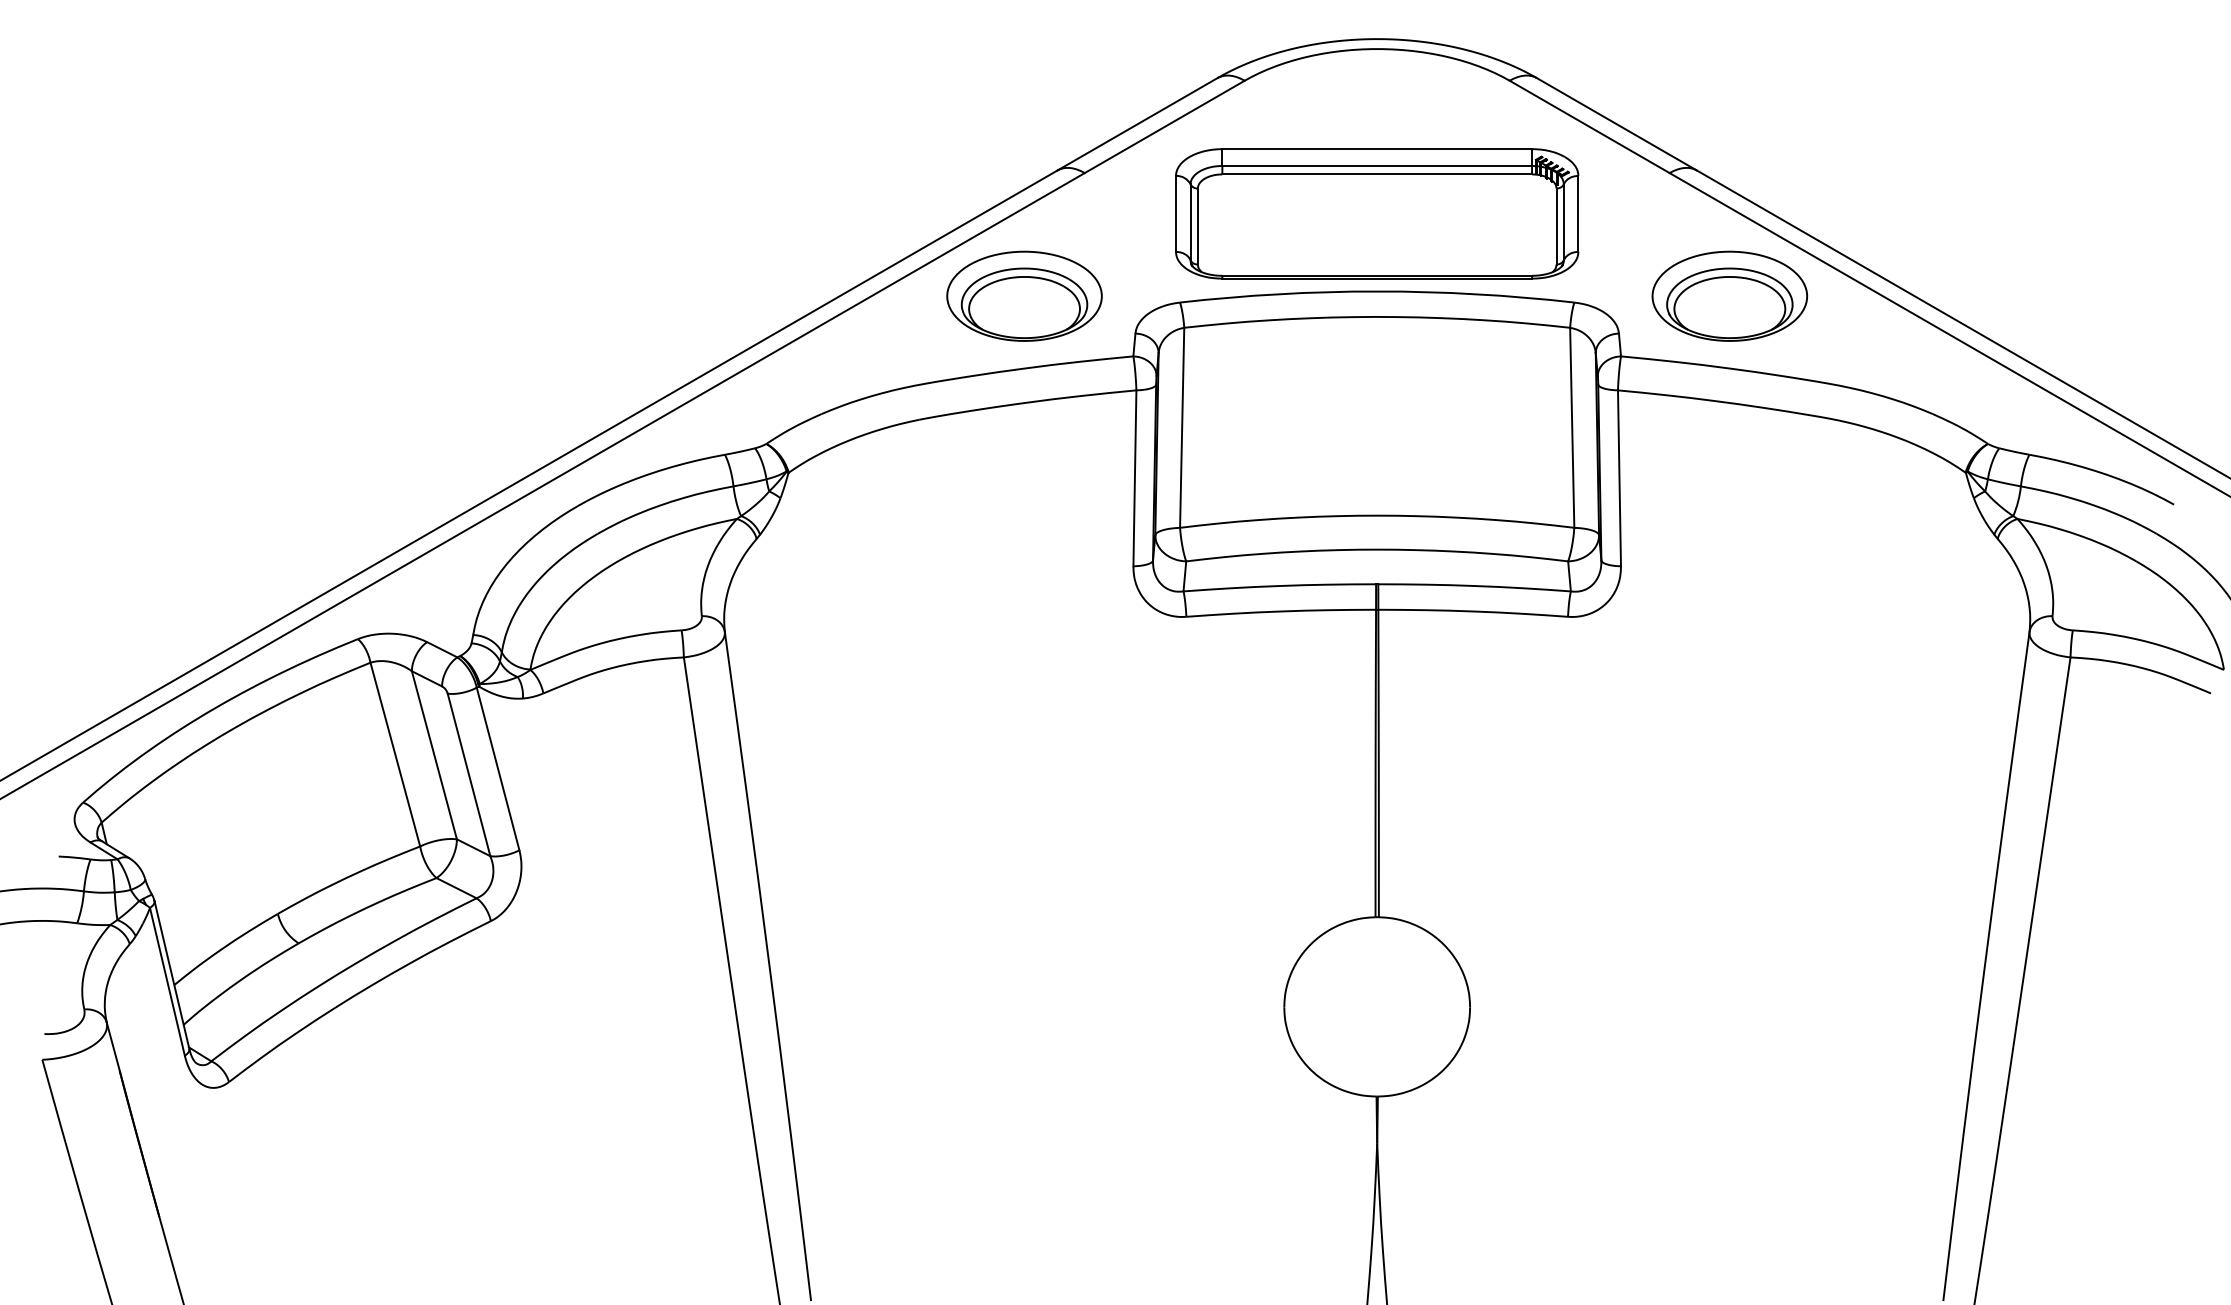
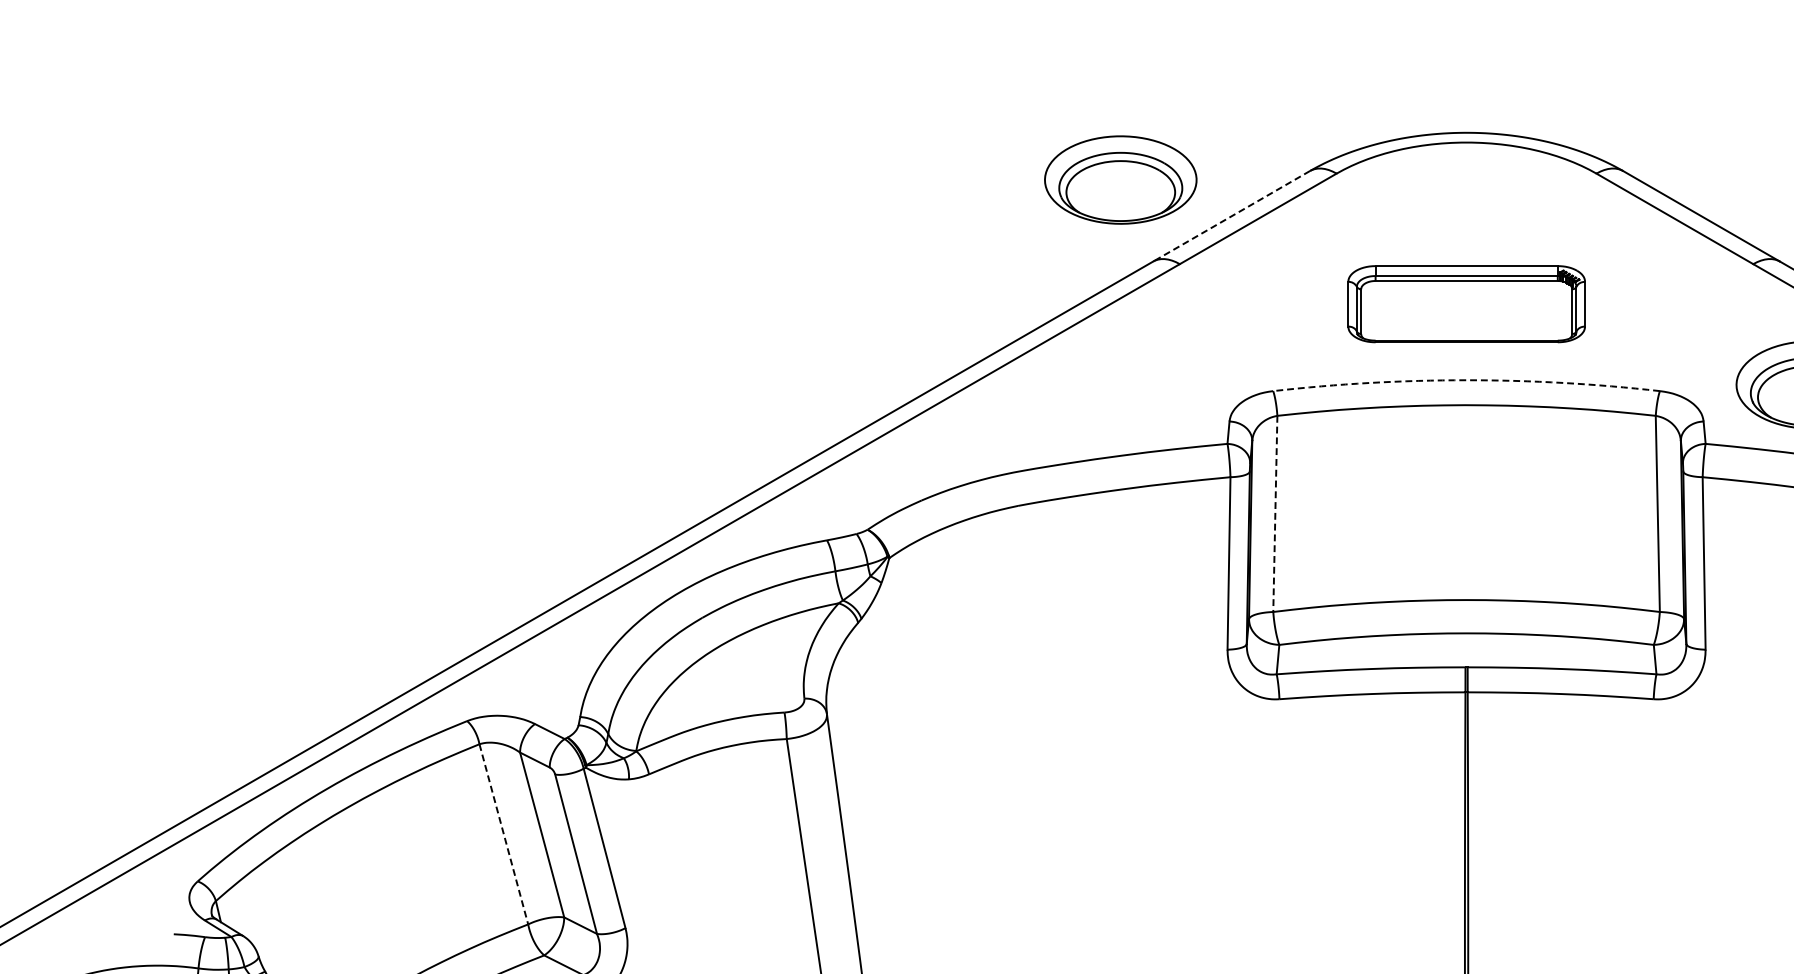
line: (1137, 124) -> (1231, 216), solid -> dashed
part: (1377, 213) -> (1466, 303), size x0.6
arc: (1377, 291) -> (1466, 380), solid -> dashed
part: (1024, 295) -> (1120, 179), moved
line: (1182, 428) -> (1275, 514), solid -> dashed
line: (395, 755) -> (504, 835), solid -> dashed

